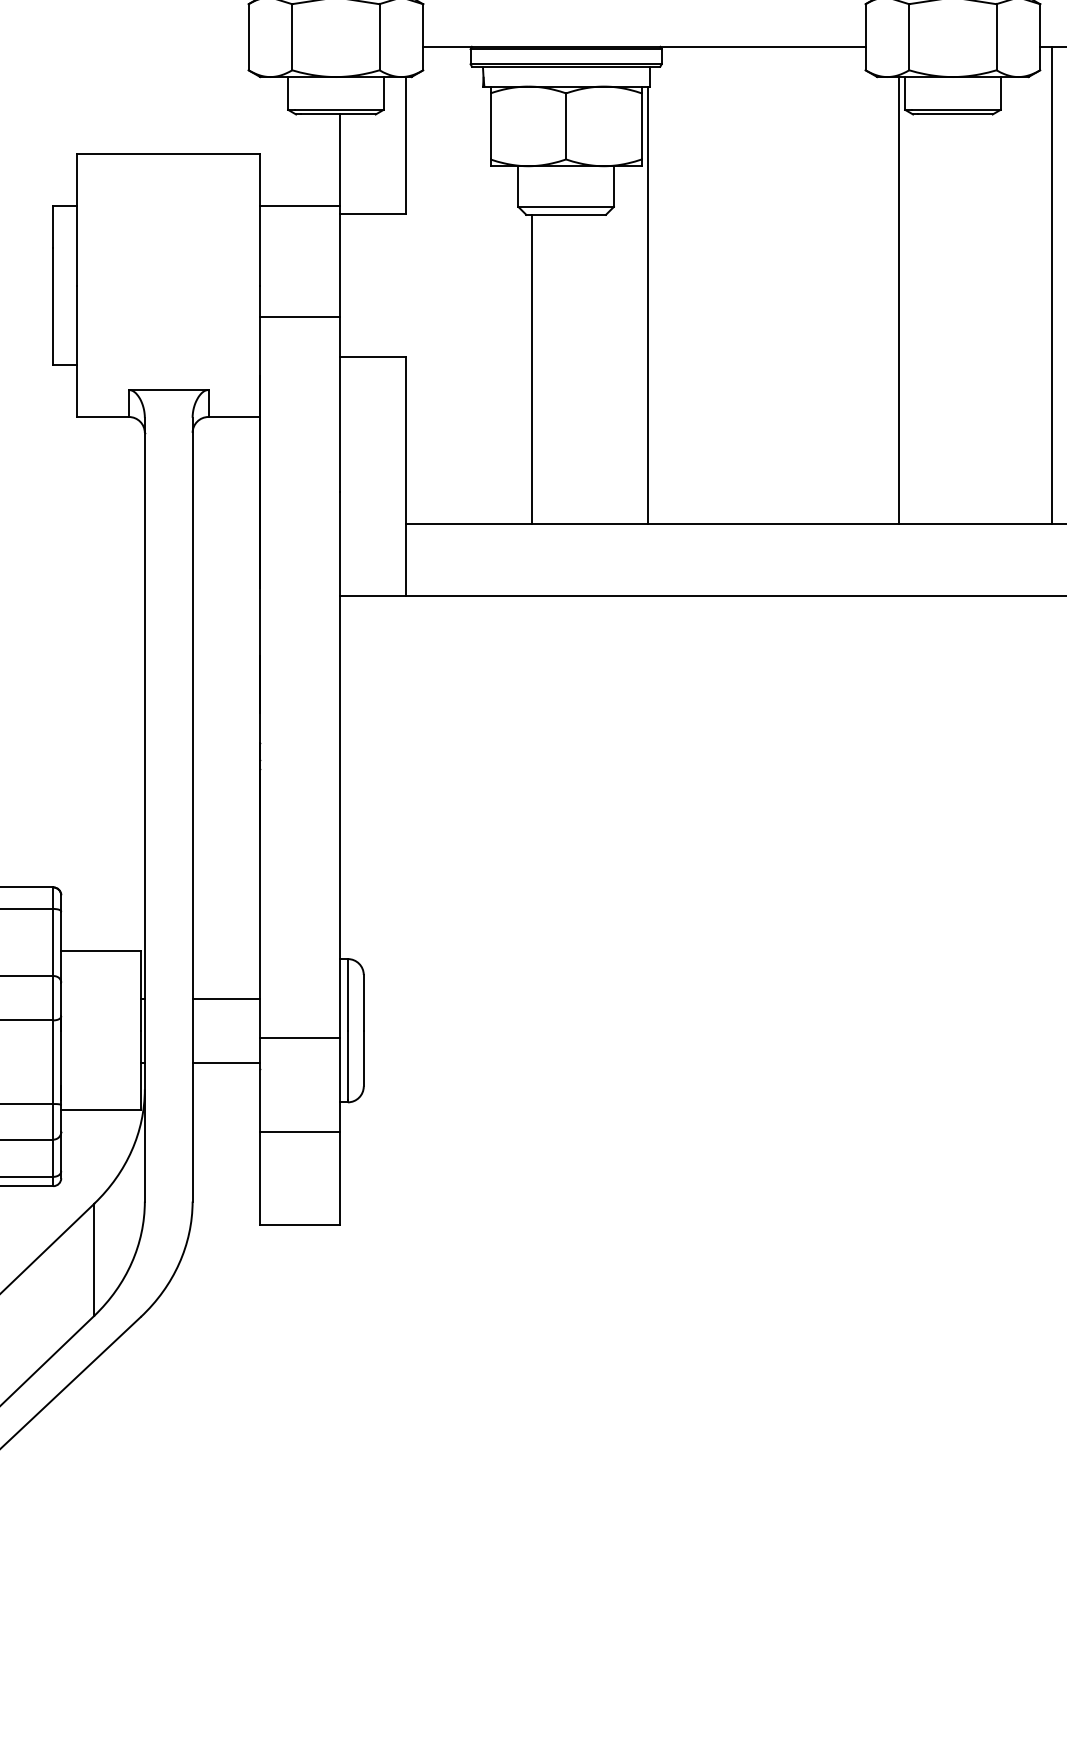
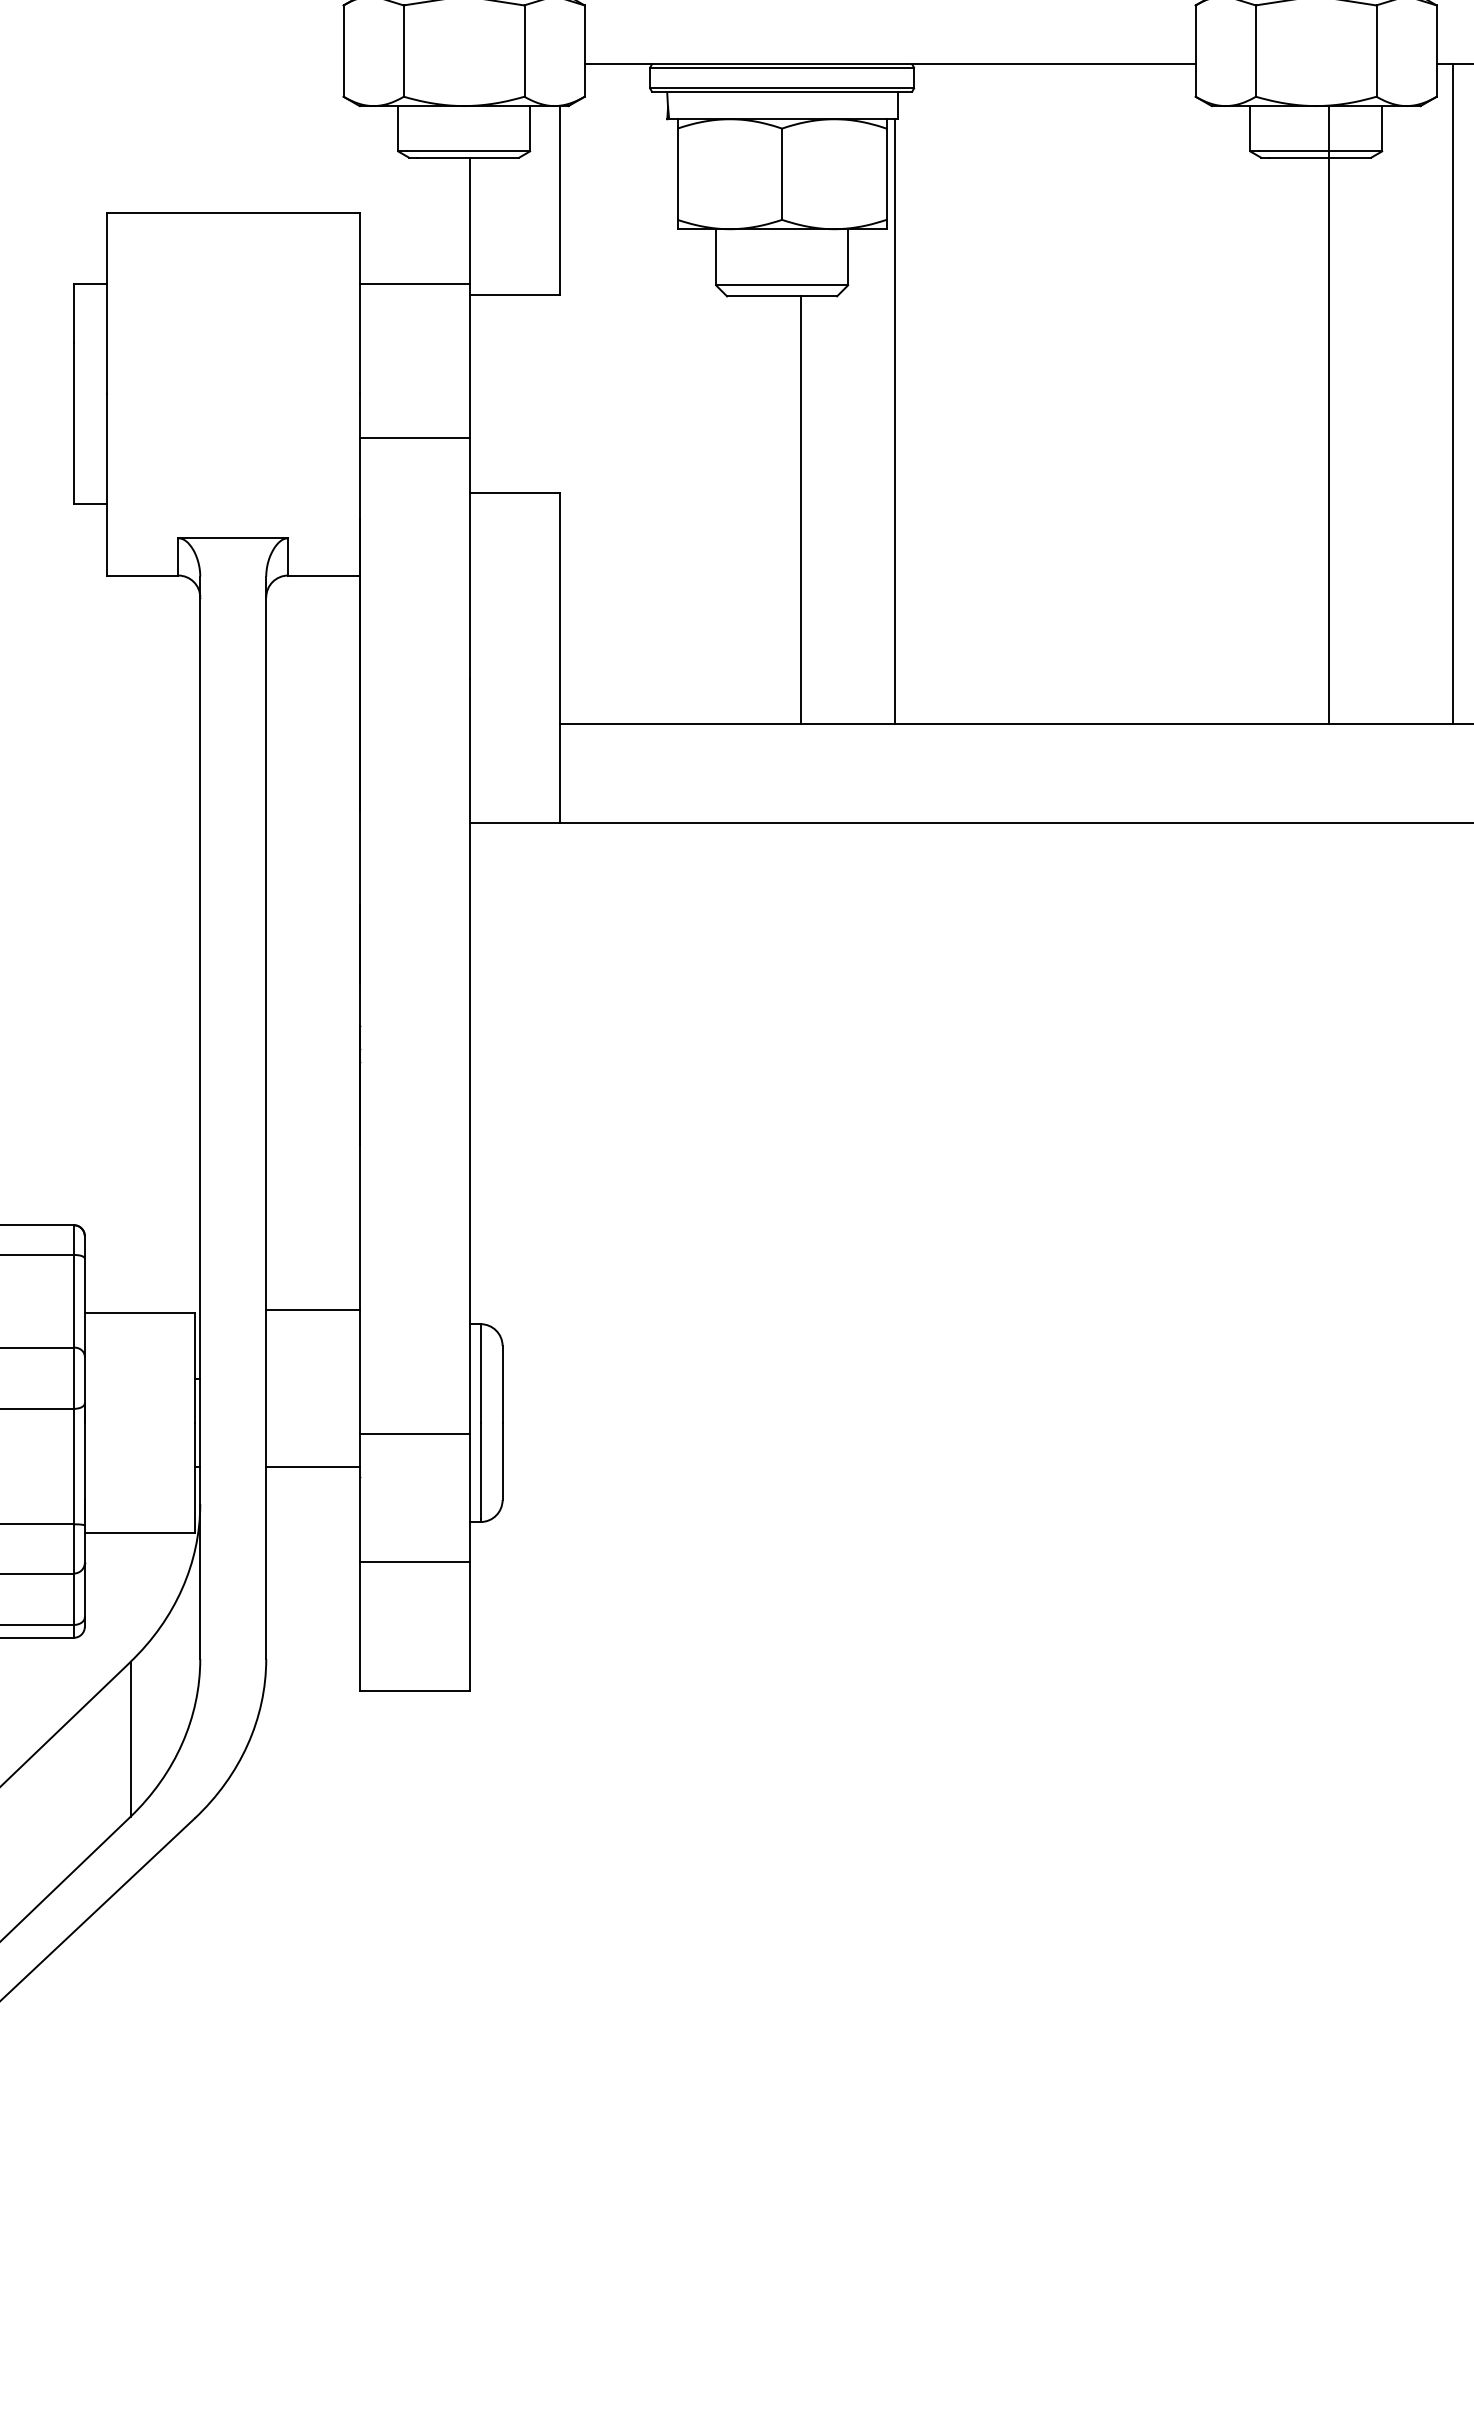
line: (898, 300) -> (1328, 414), moved
line: (532, 369) -> (801, 509), moved
line: (226, 999) -> (312, 1310), moved

